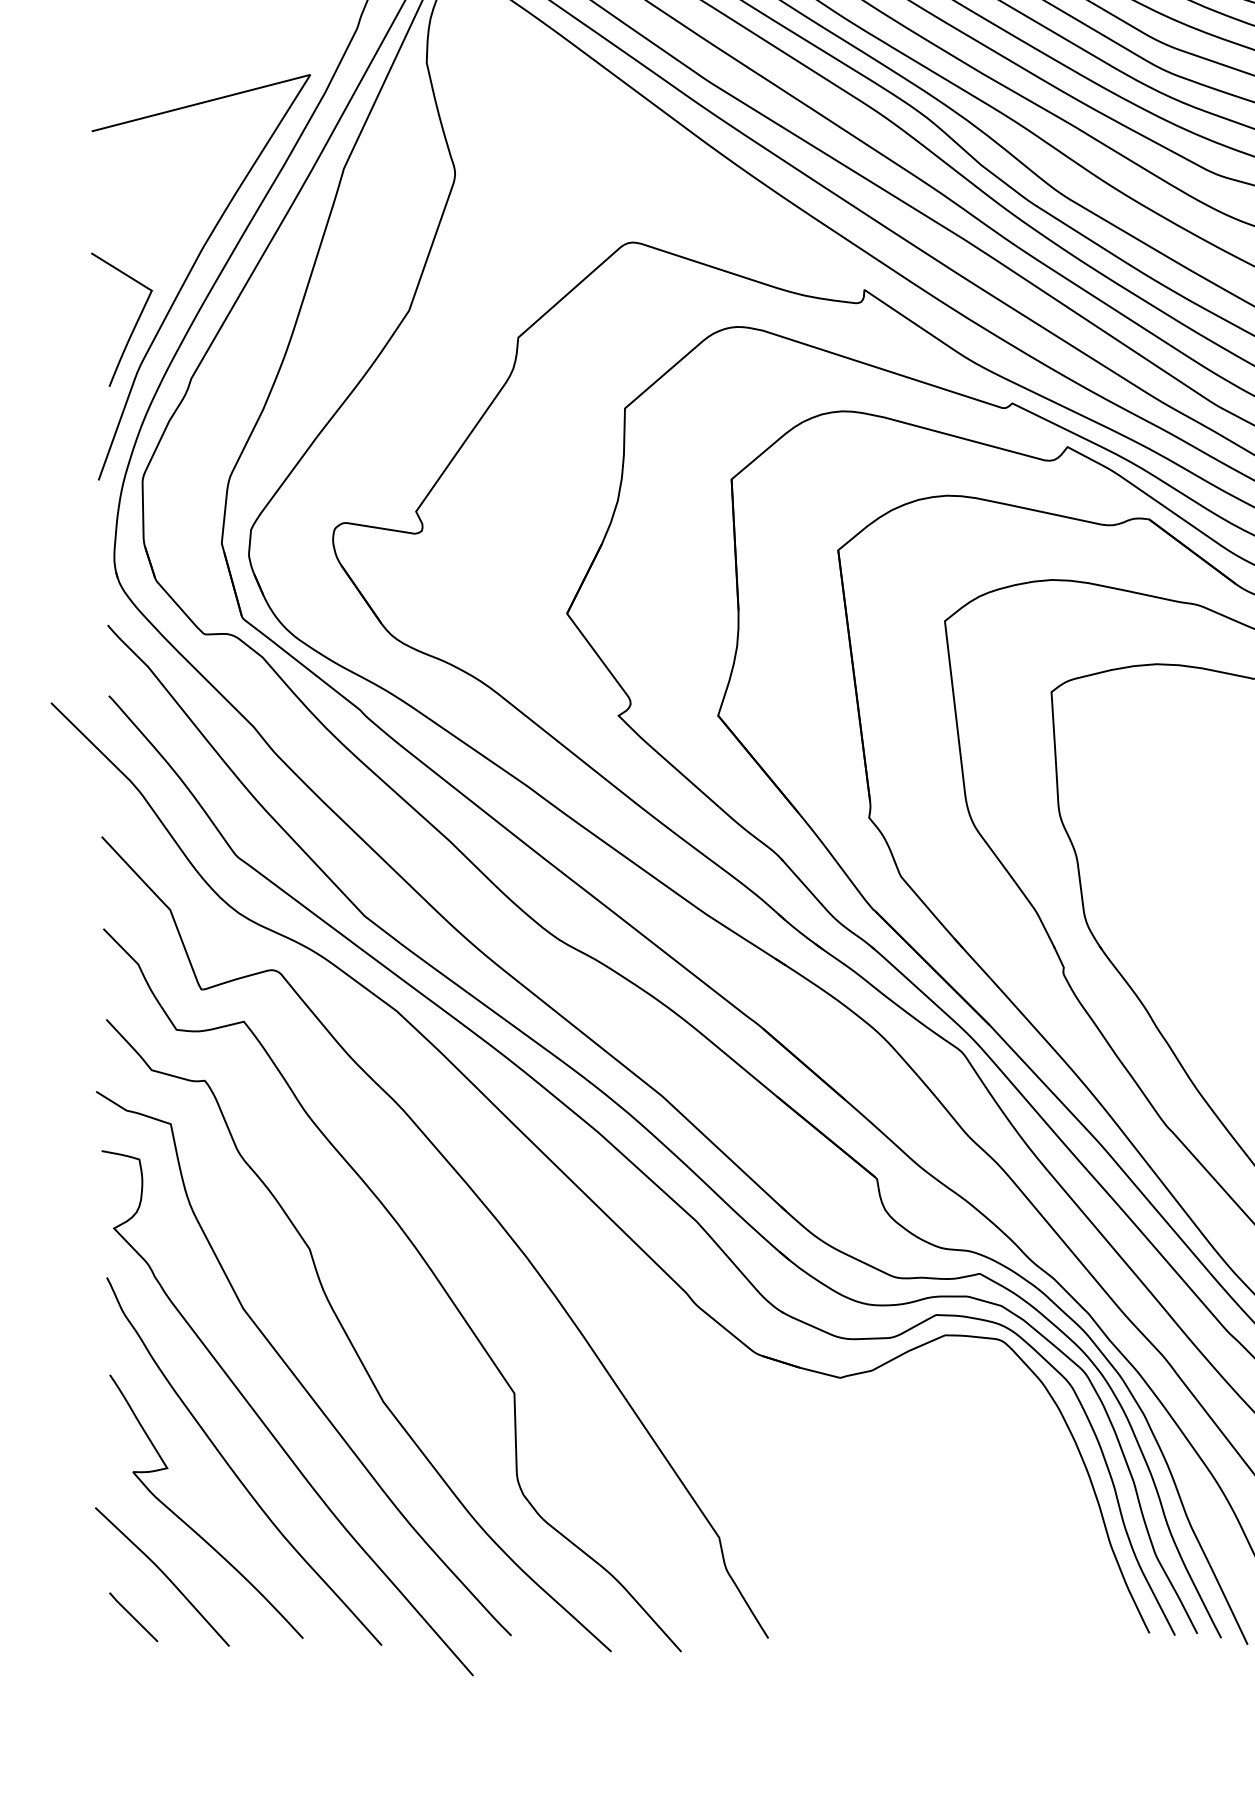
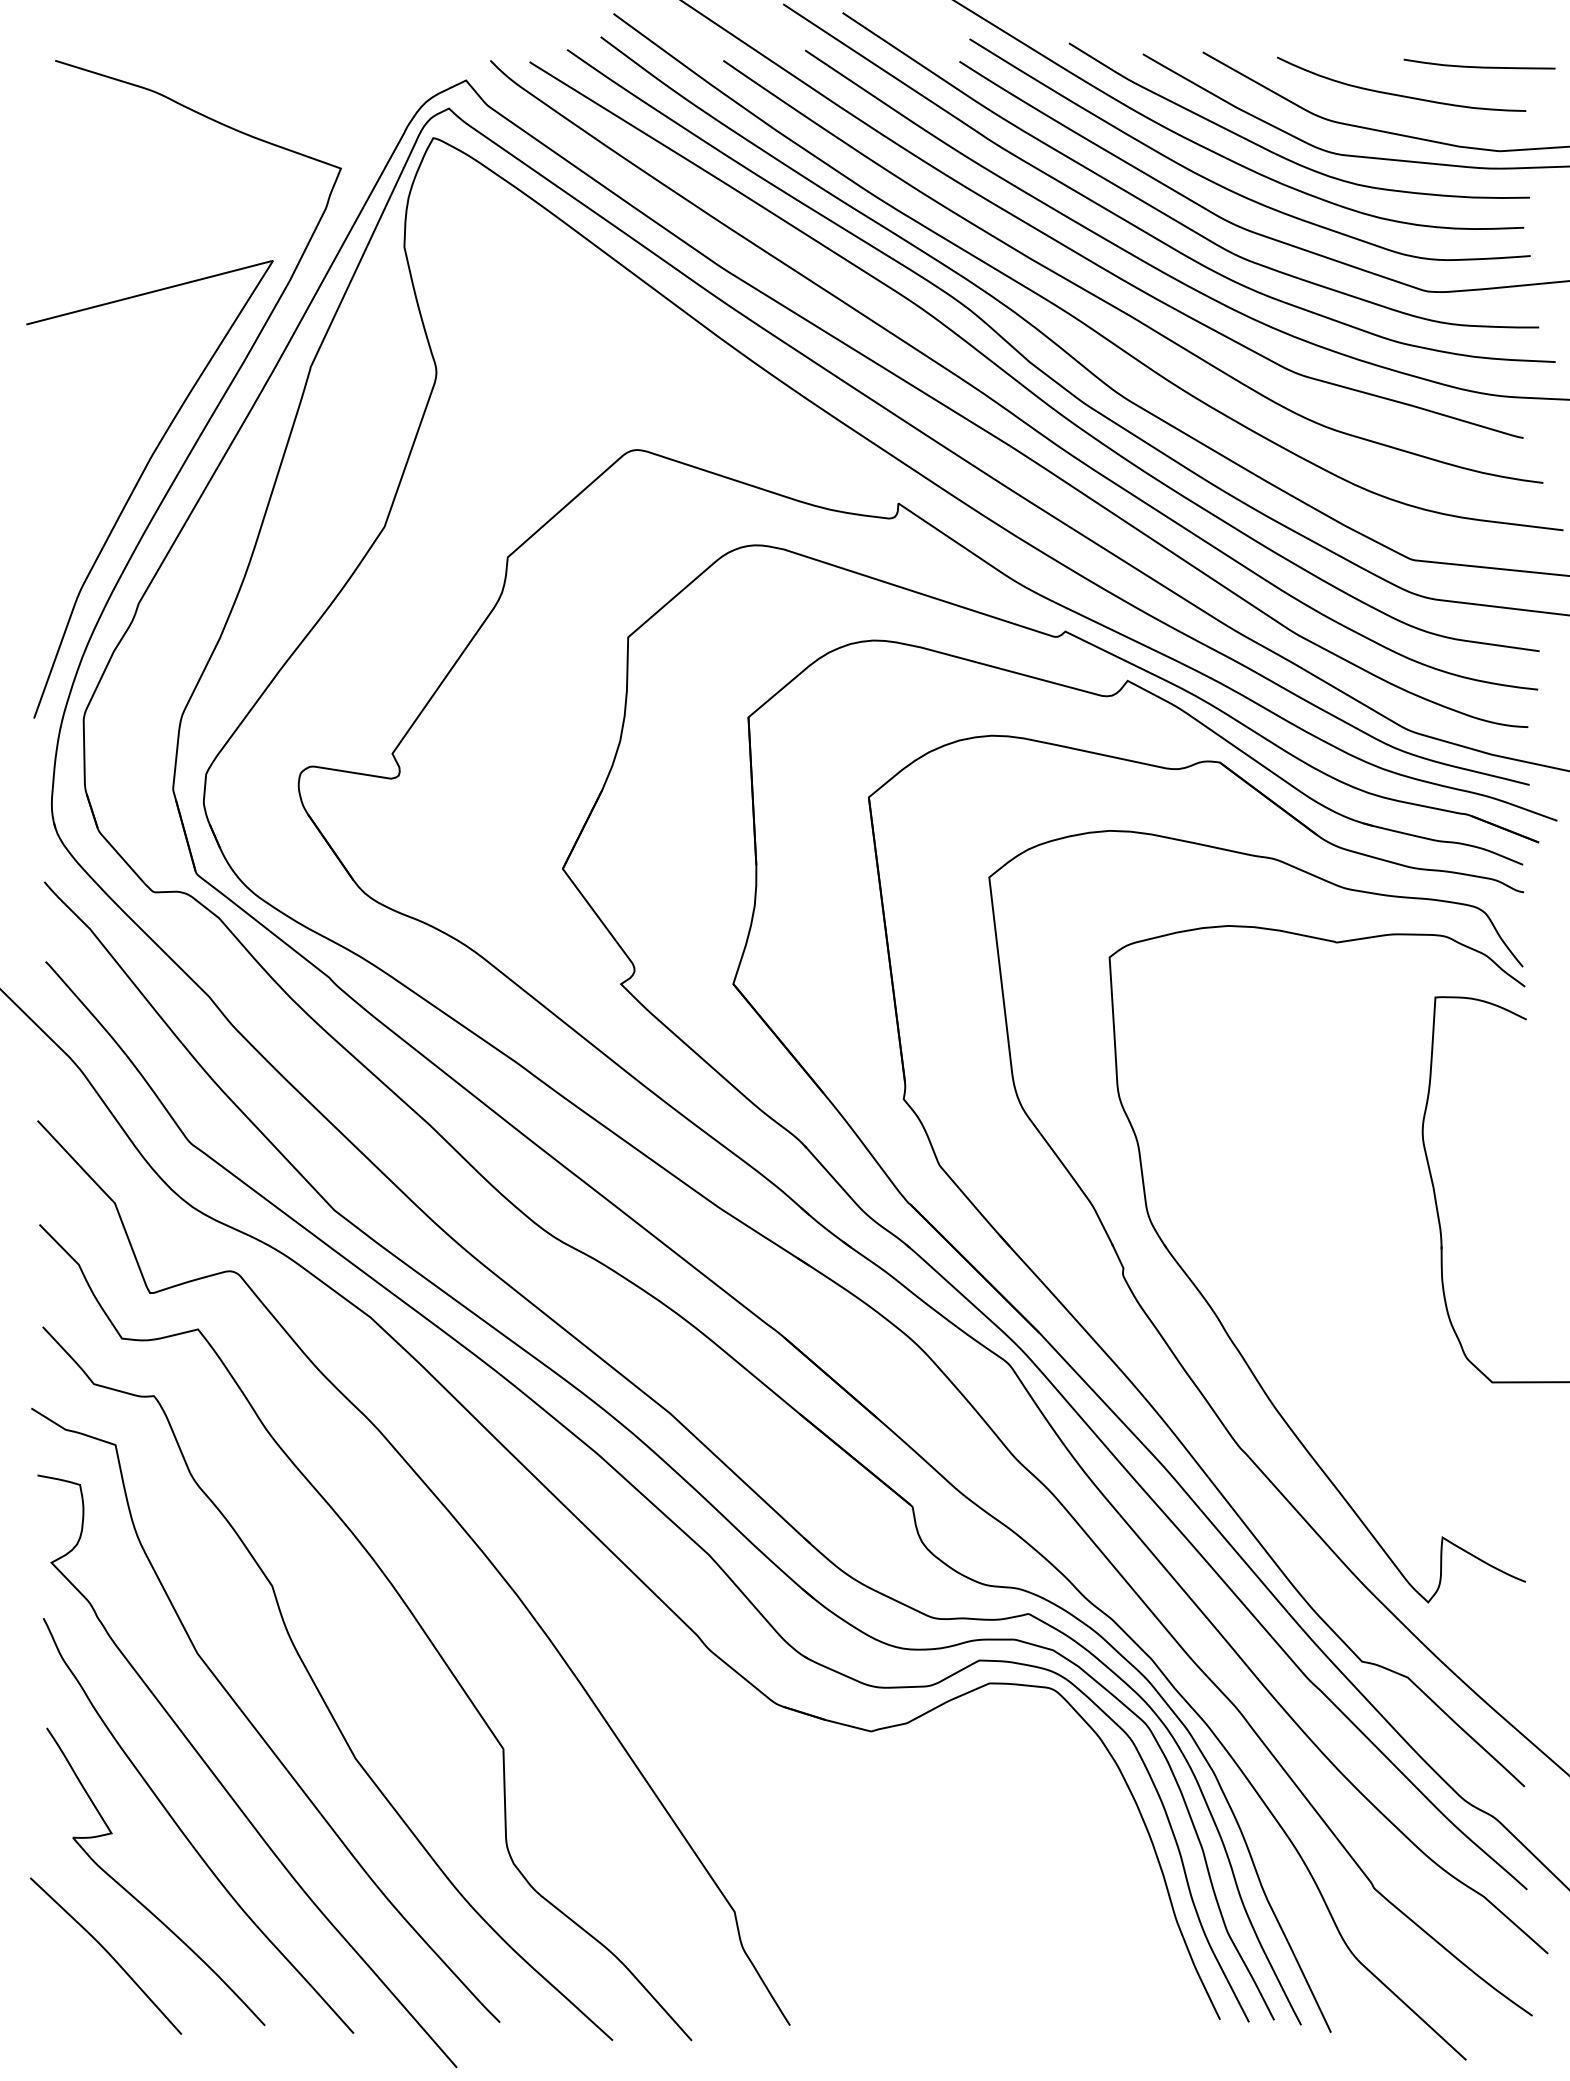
curve: (135, 323) -> (75, 541), removed
line: (133, 1617) -> (73, 2001), removed

